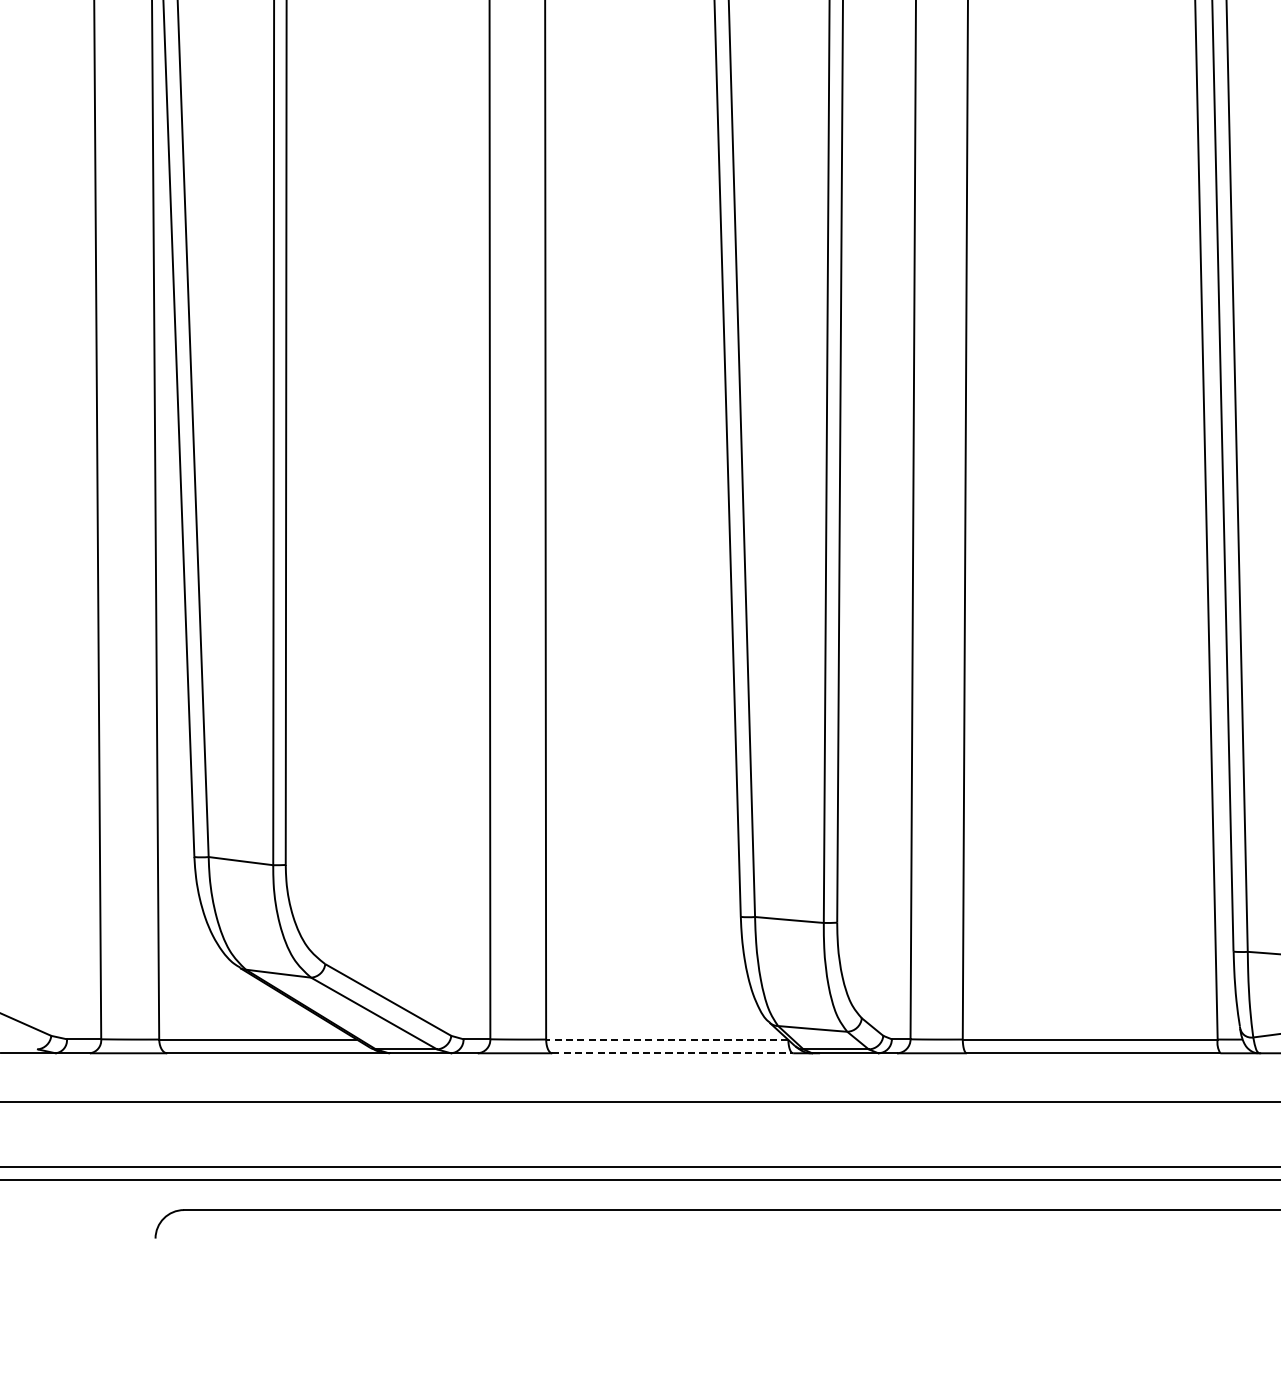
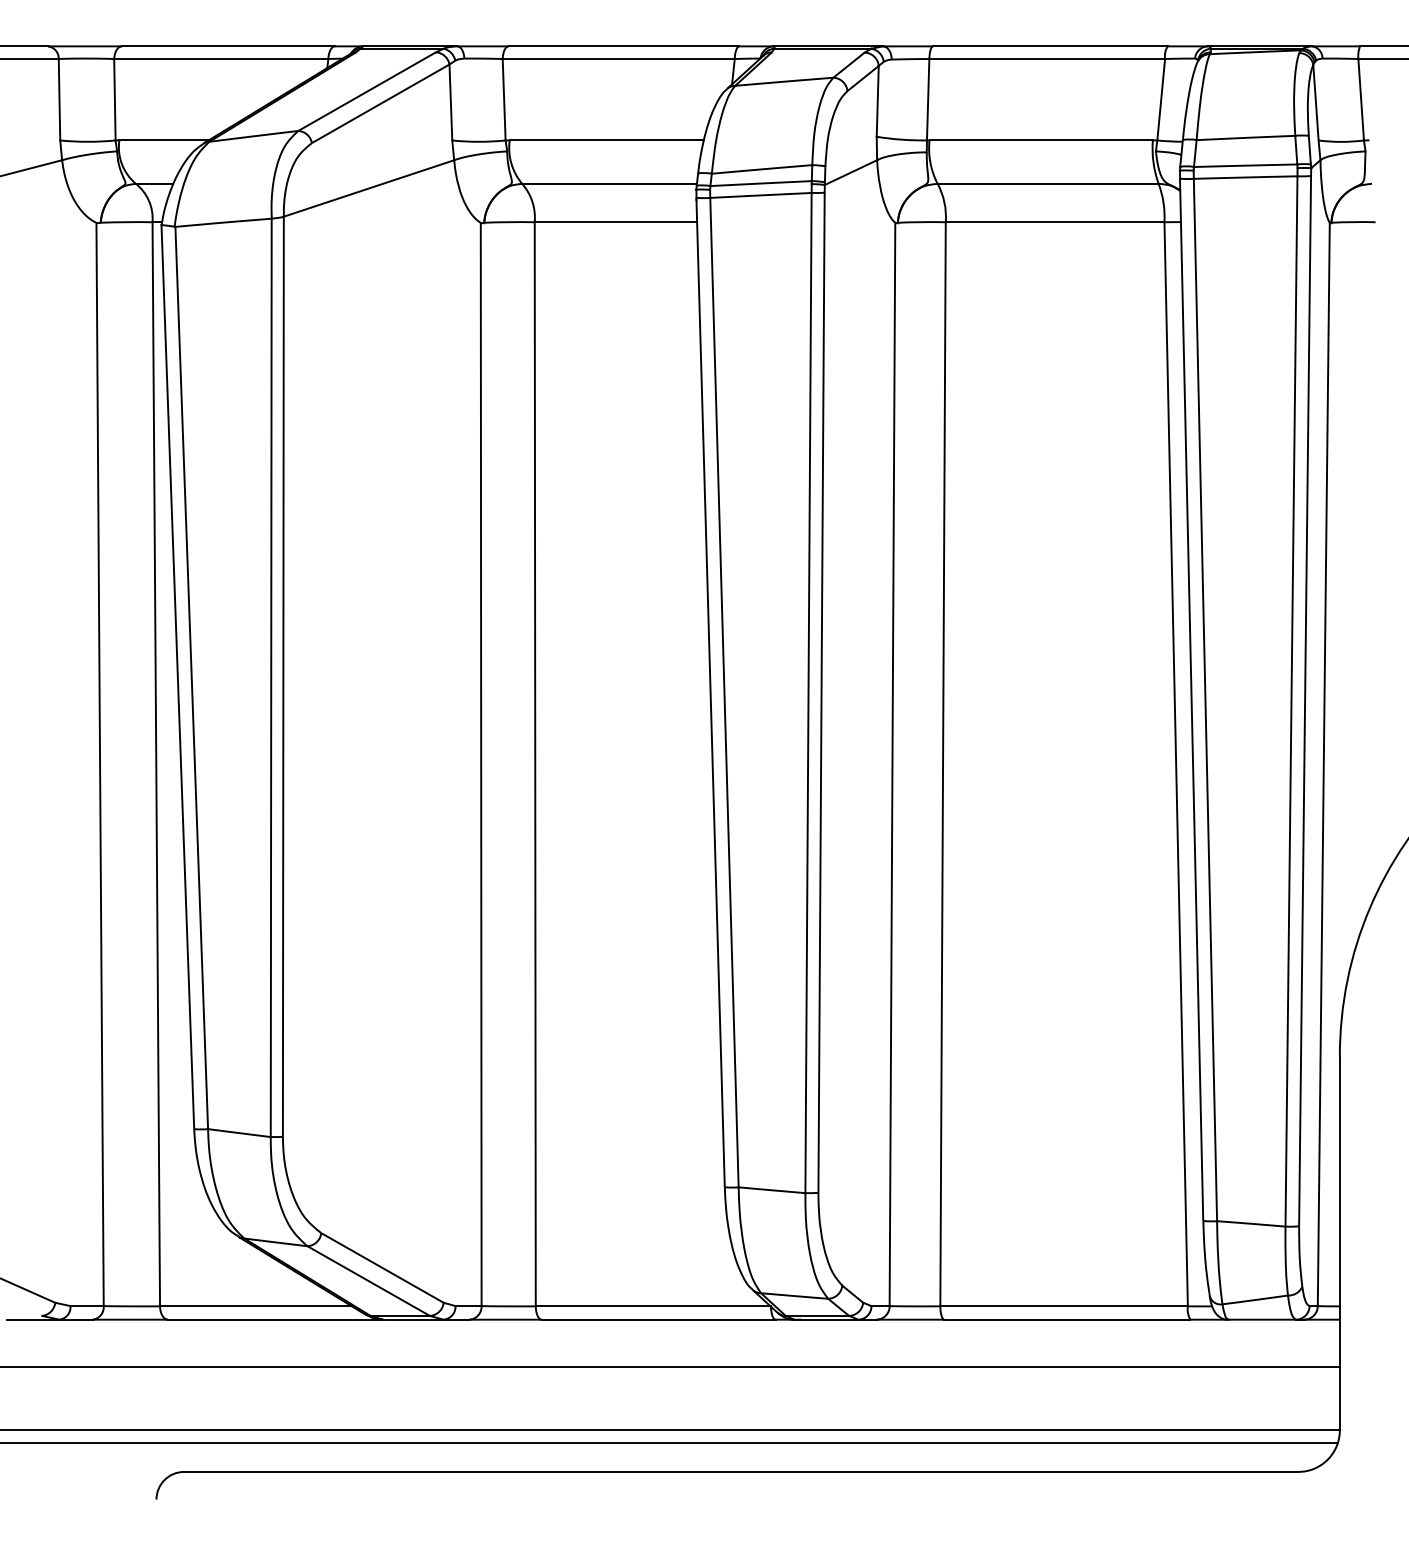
line: (667, 1039) -> (653, 1306), dashed -> solid
line: (672, 1053) -> (658, 1319), dashed -> solid

